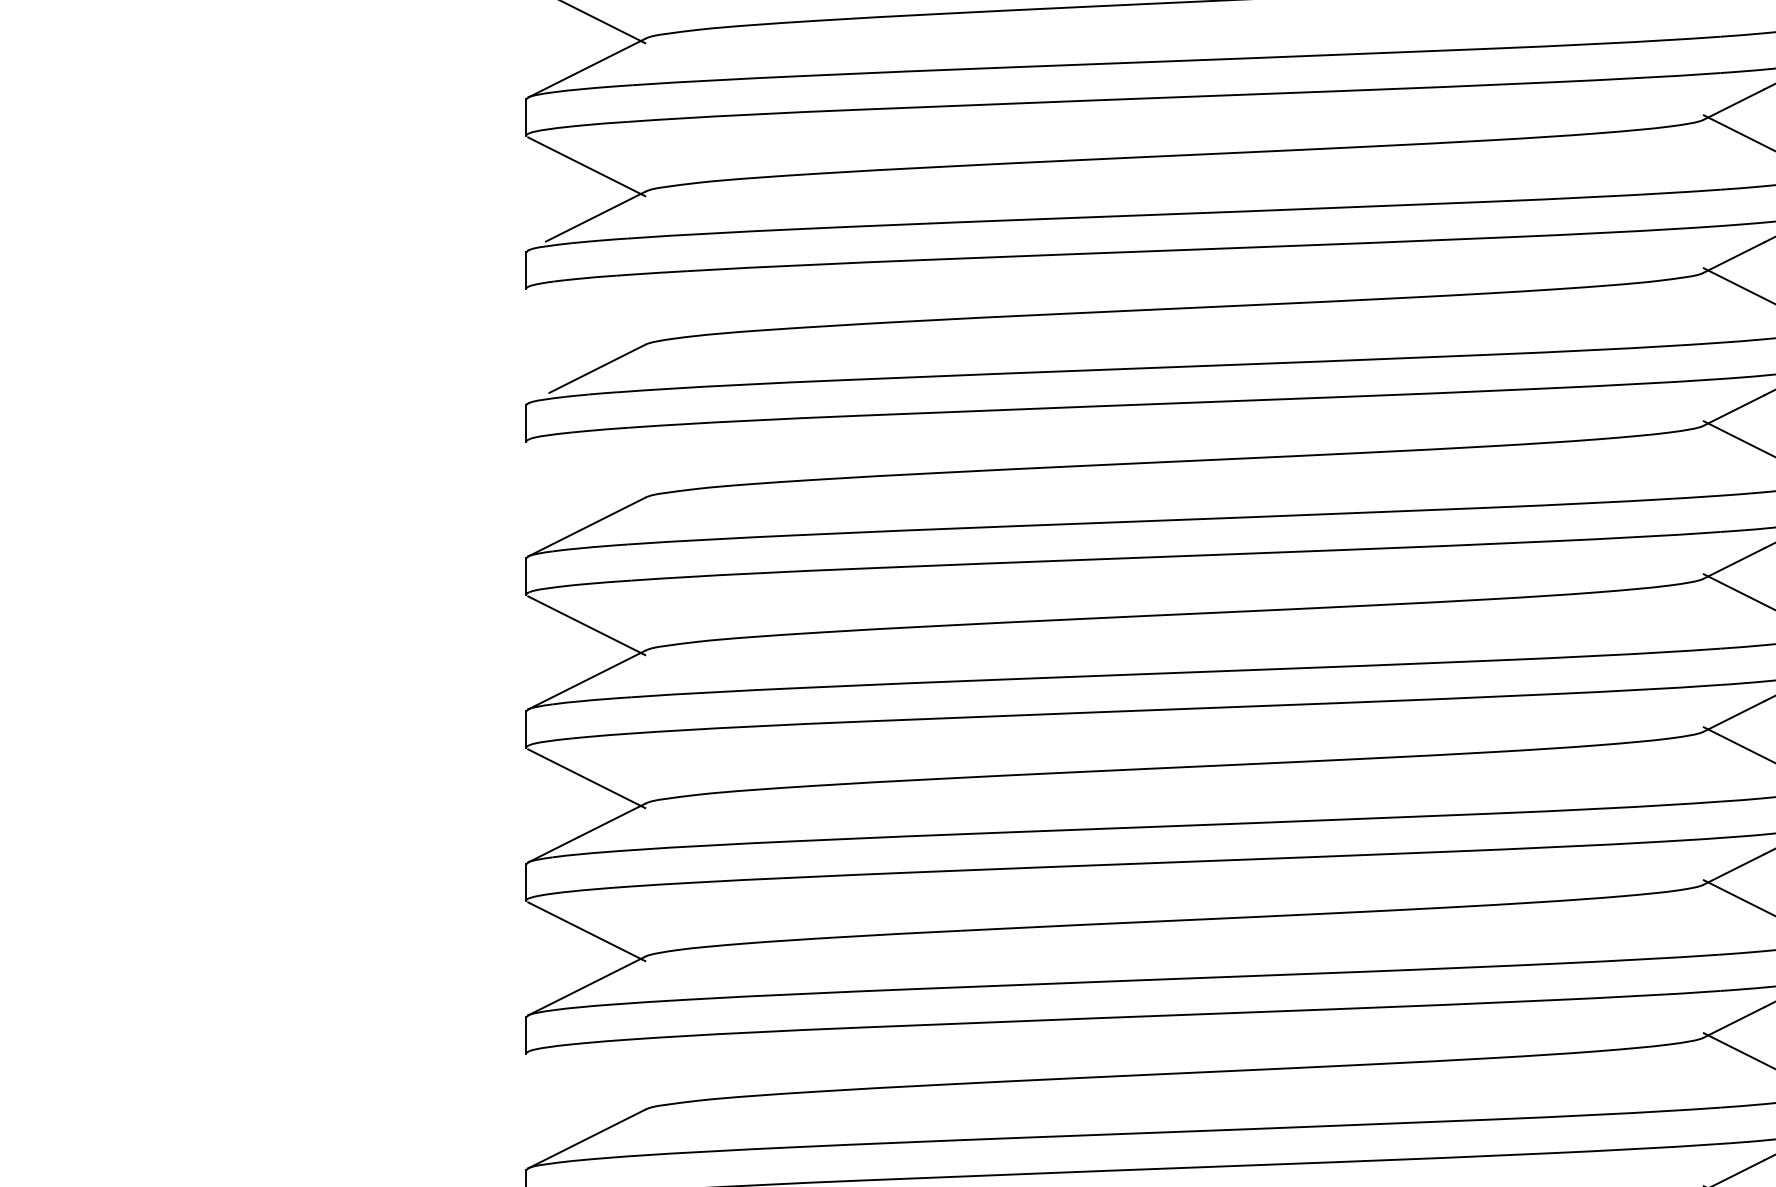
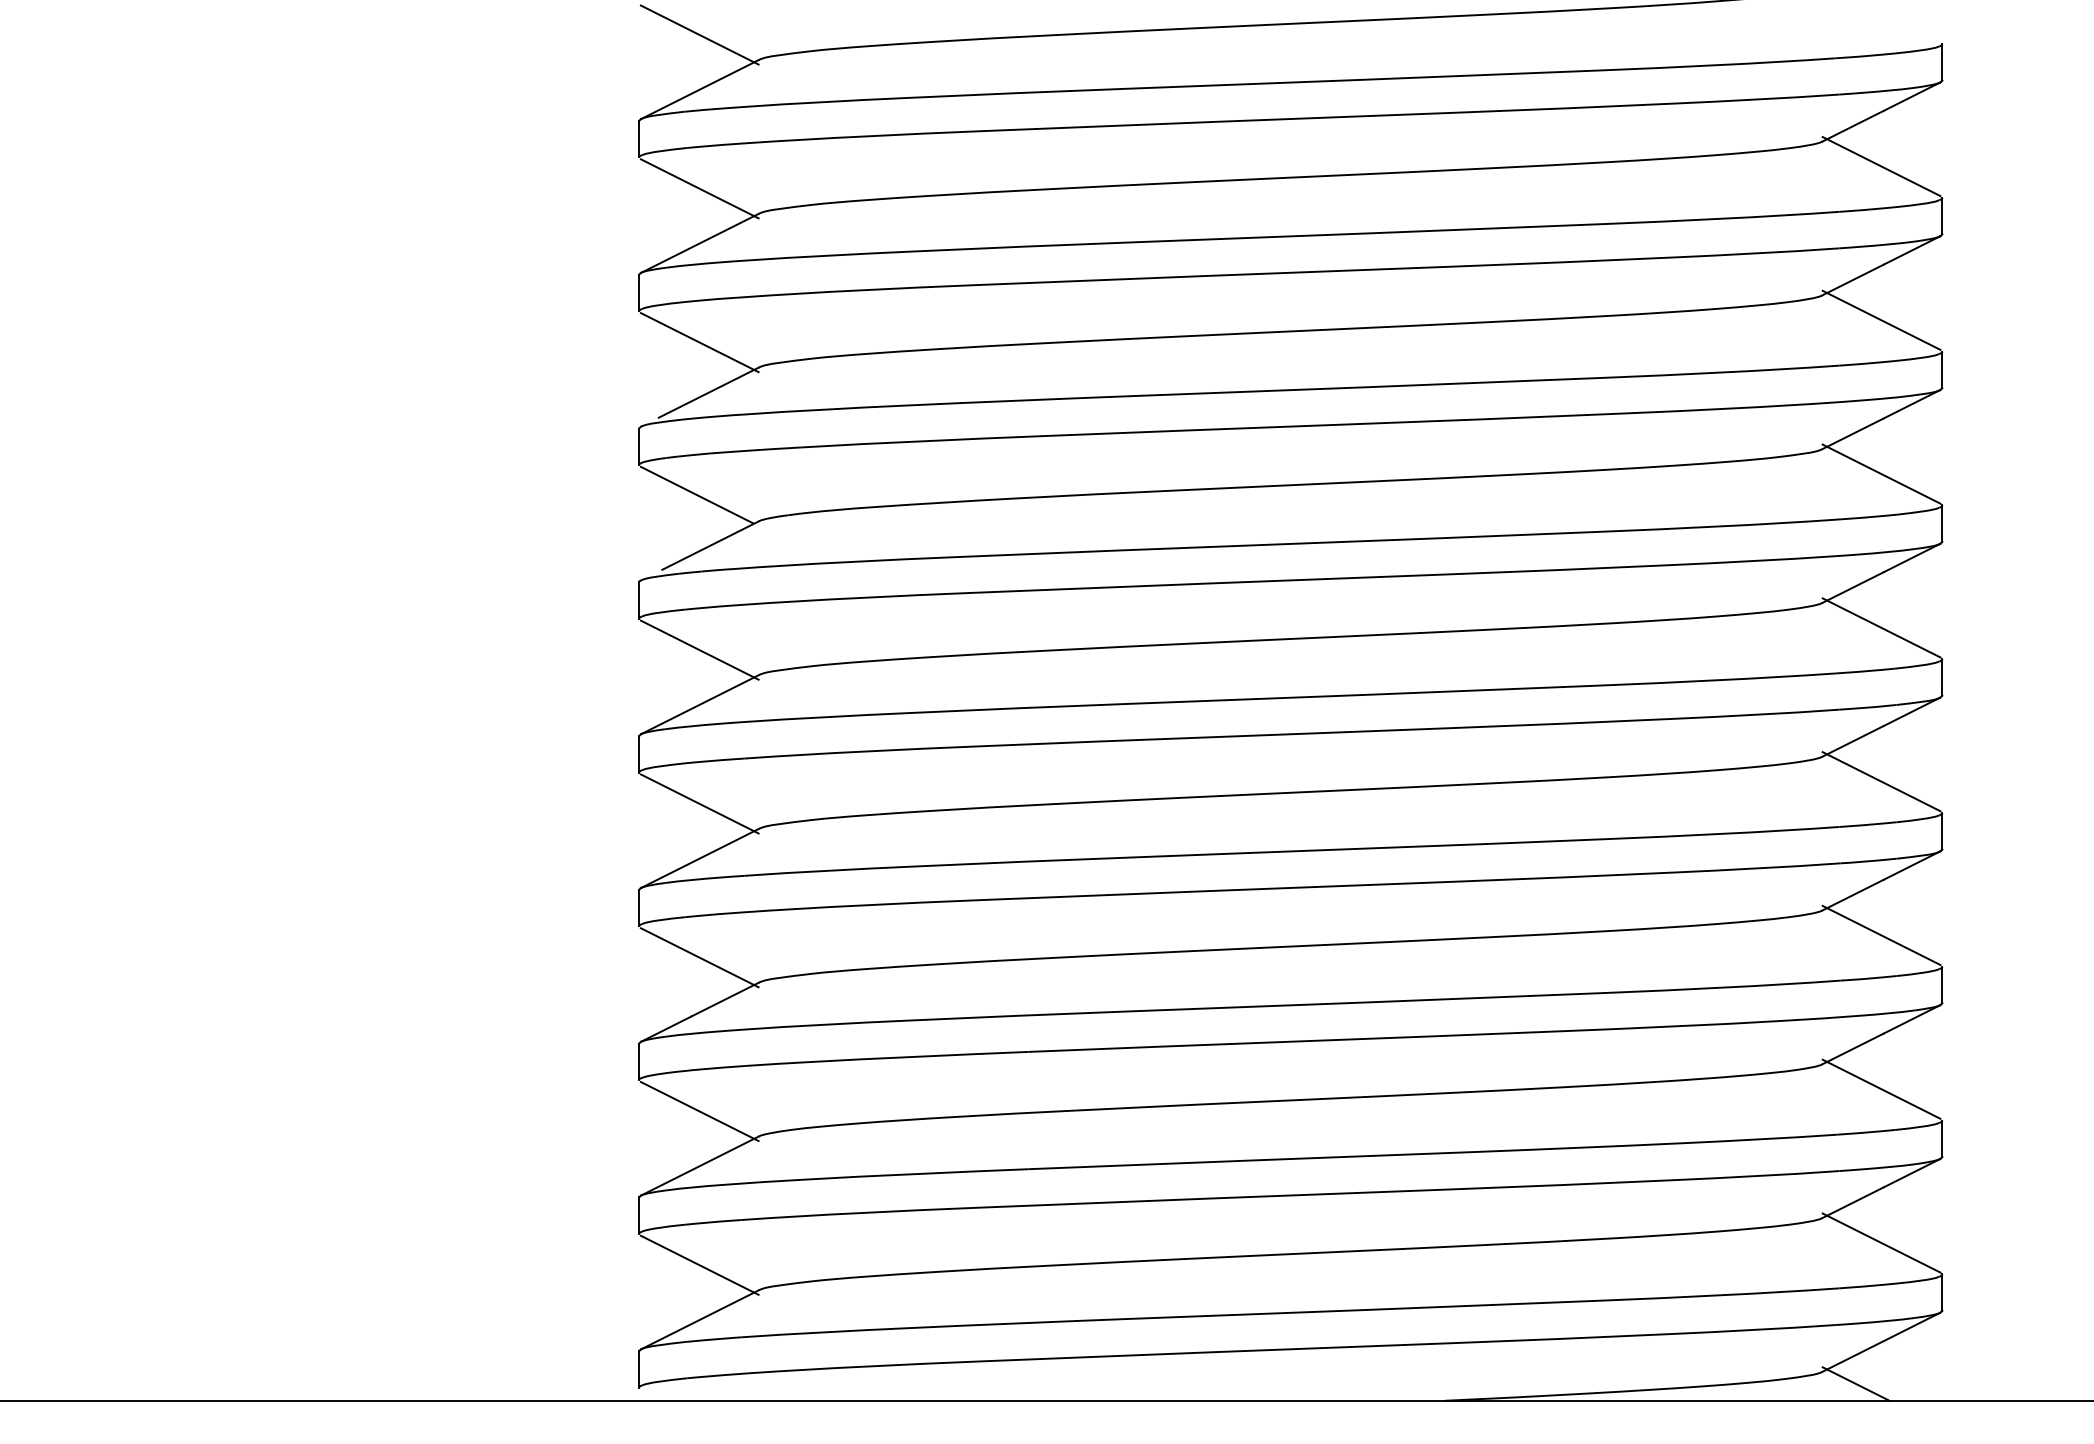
line: (583, 317) -> (696, 494), added
line: (586, 472) -> (699, 649), added
line: (586, 1083) -> (699, 1264), added

